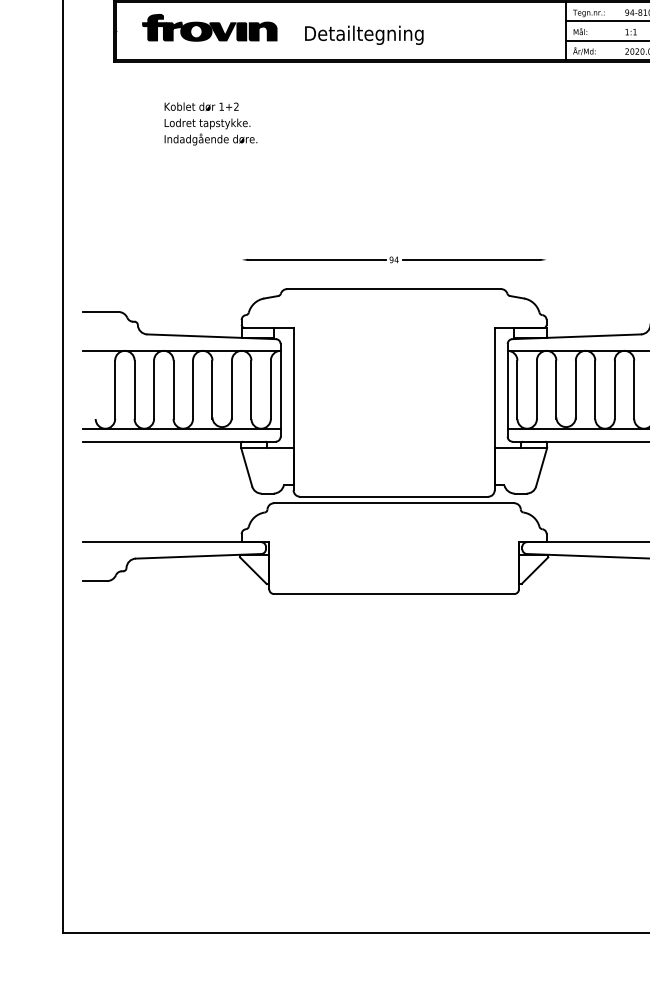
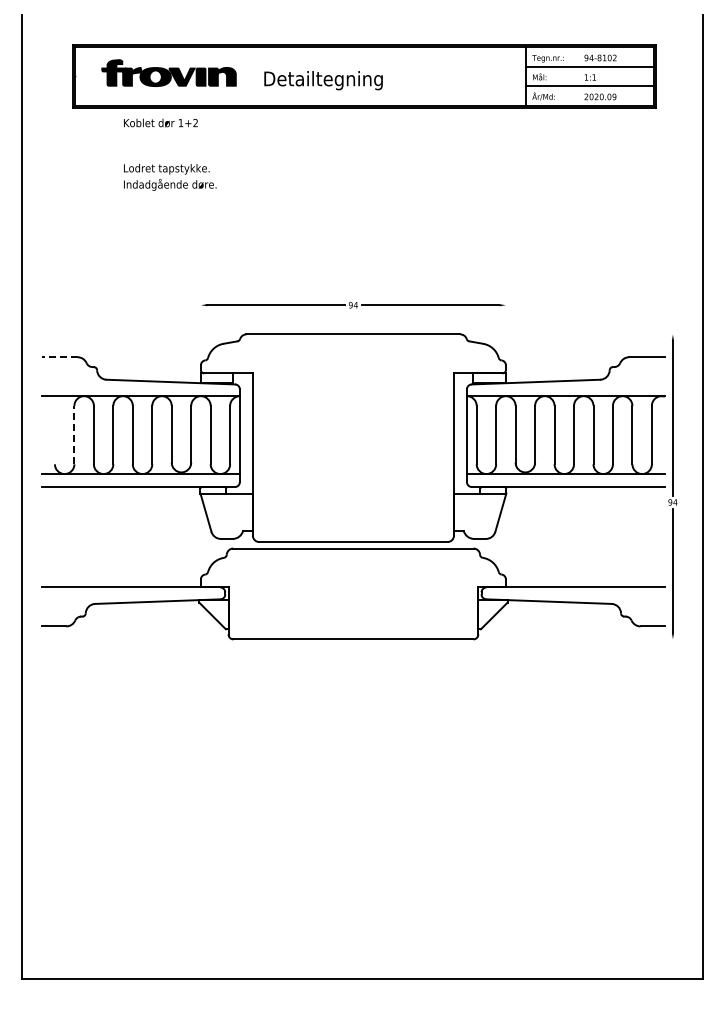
text: (201, 106) -> (160, 122), moved
line: (100, 312) -> (59, 357), solid -> dashed
line: (115, 389) -> (74, 434), solid -> dashed

